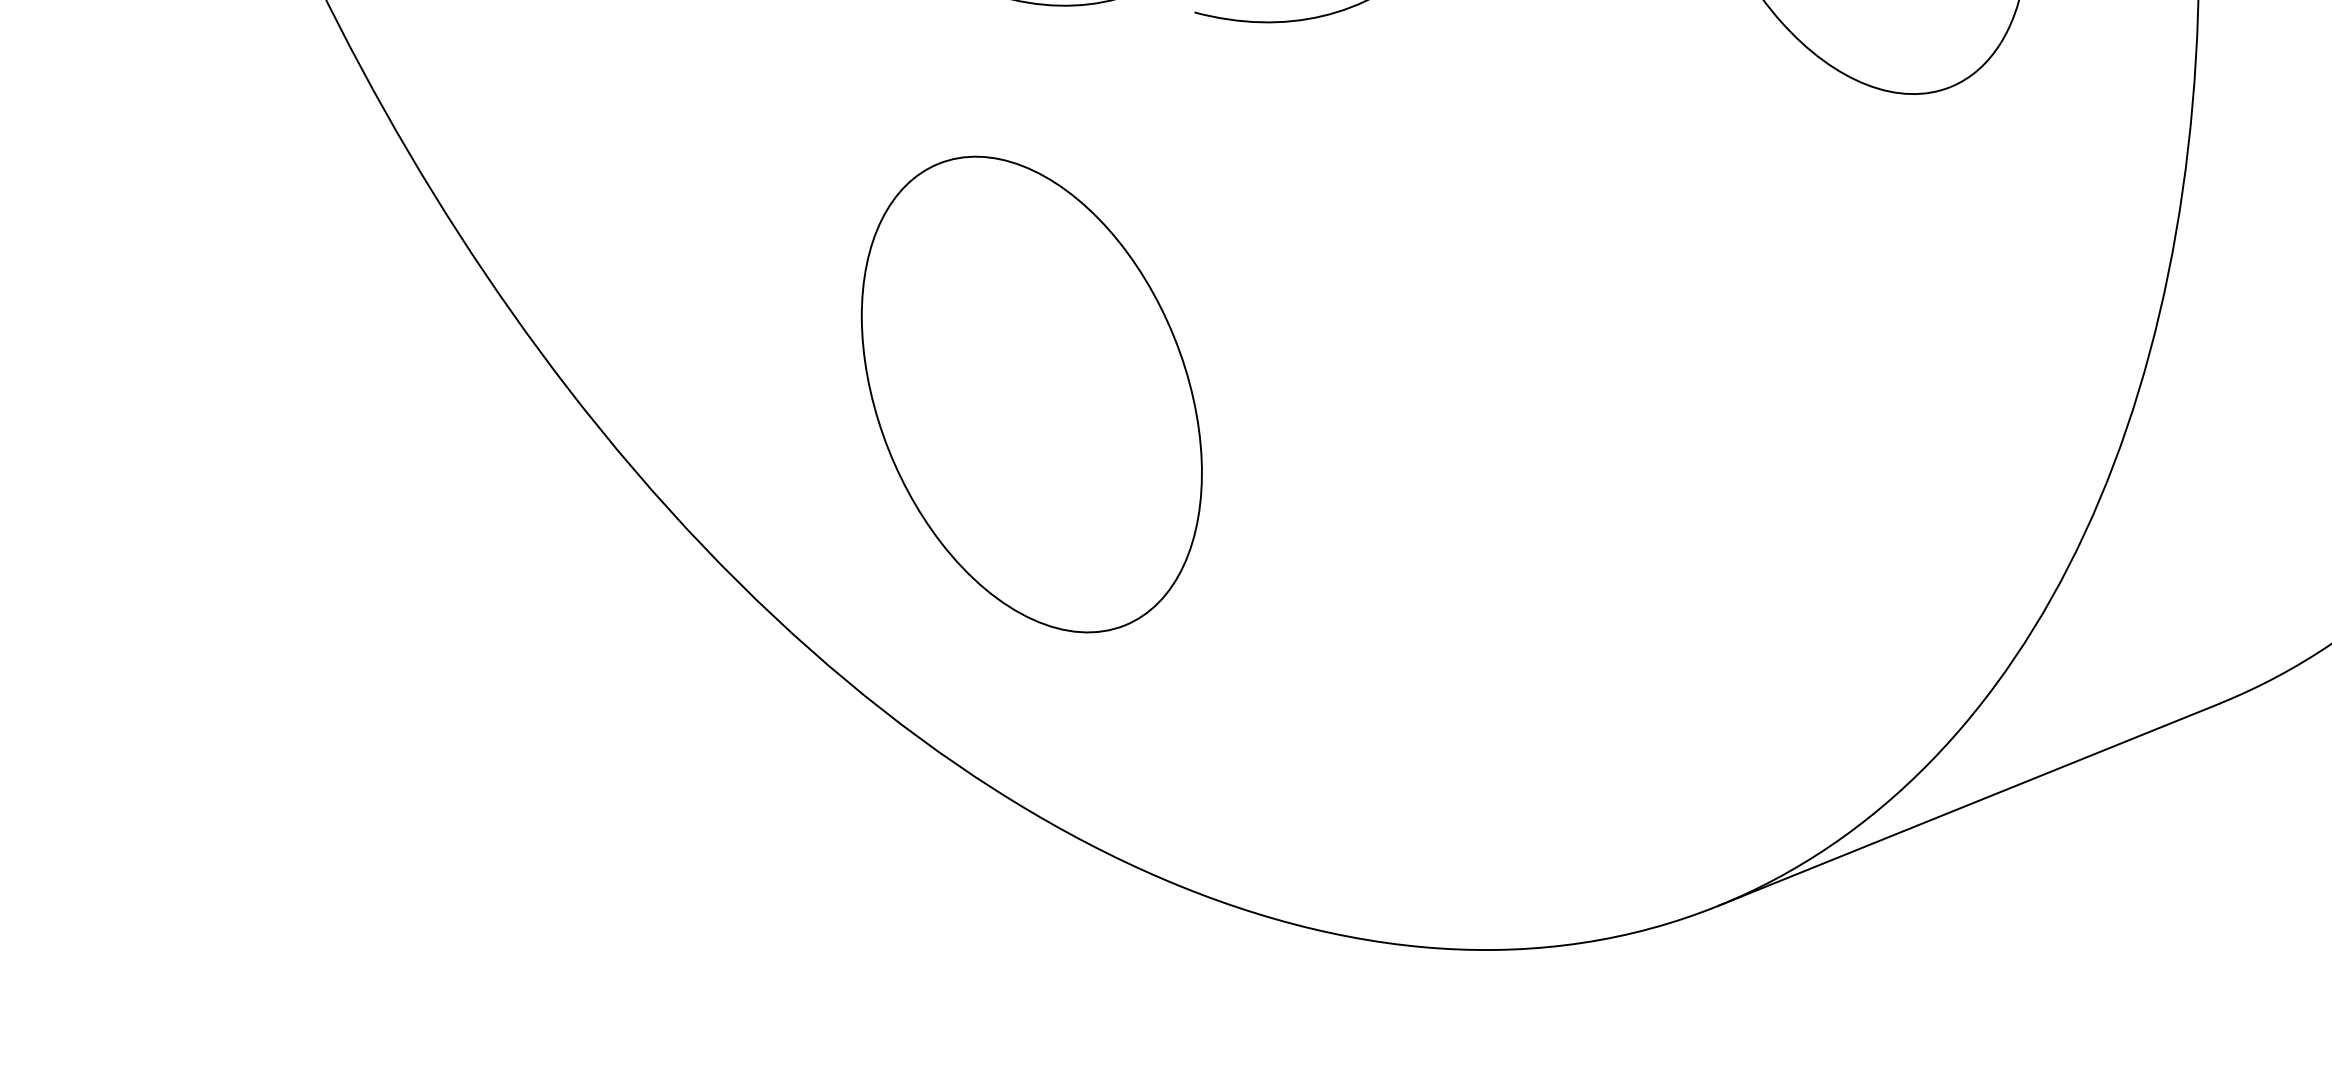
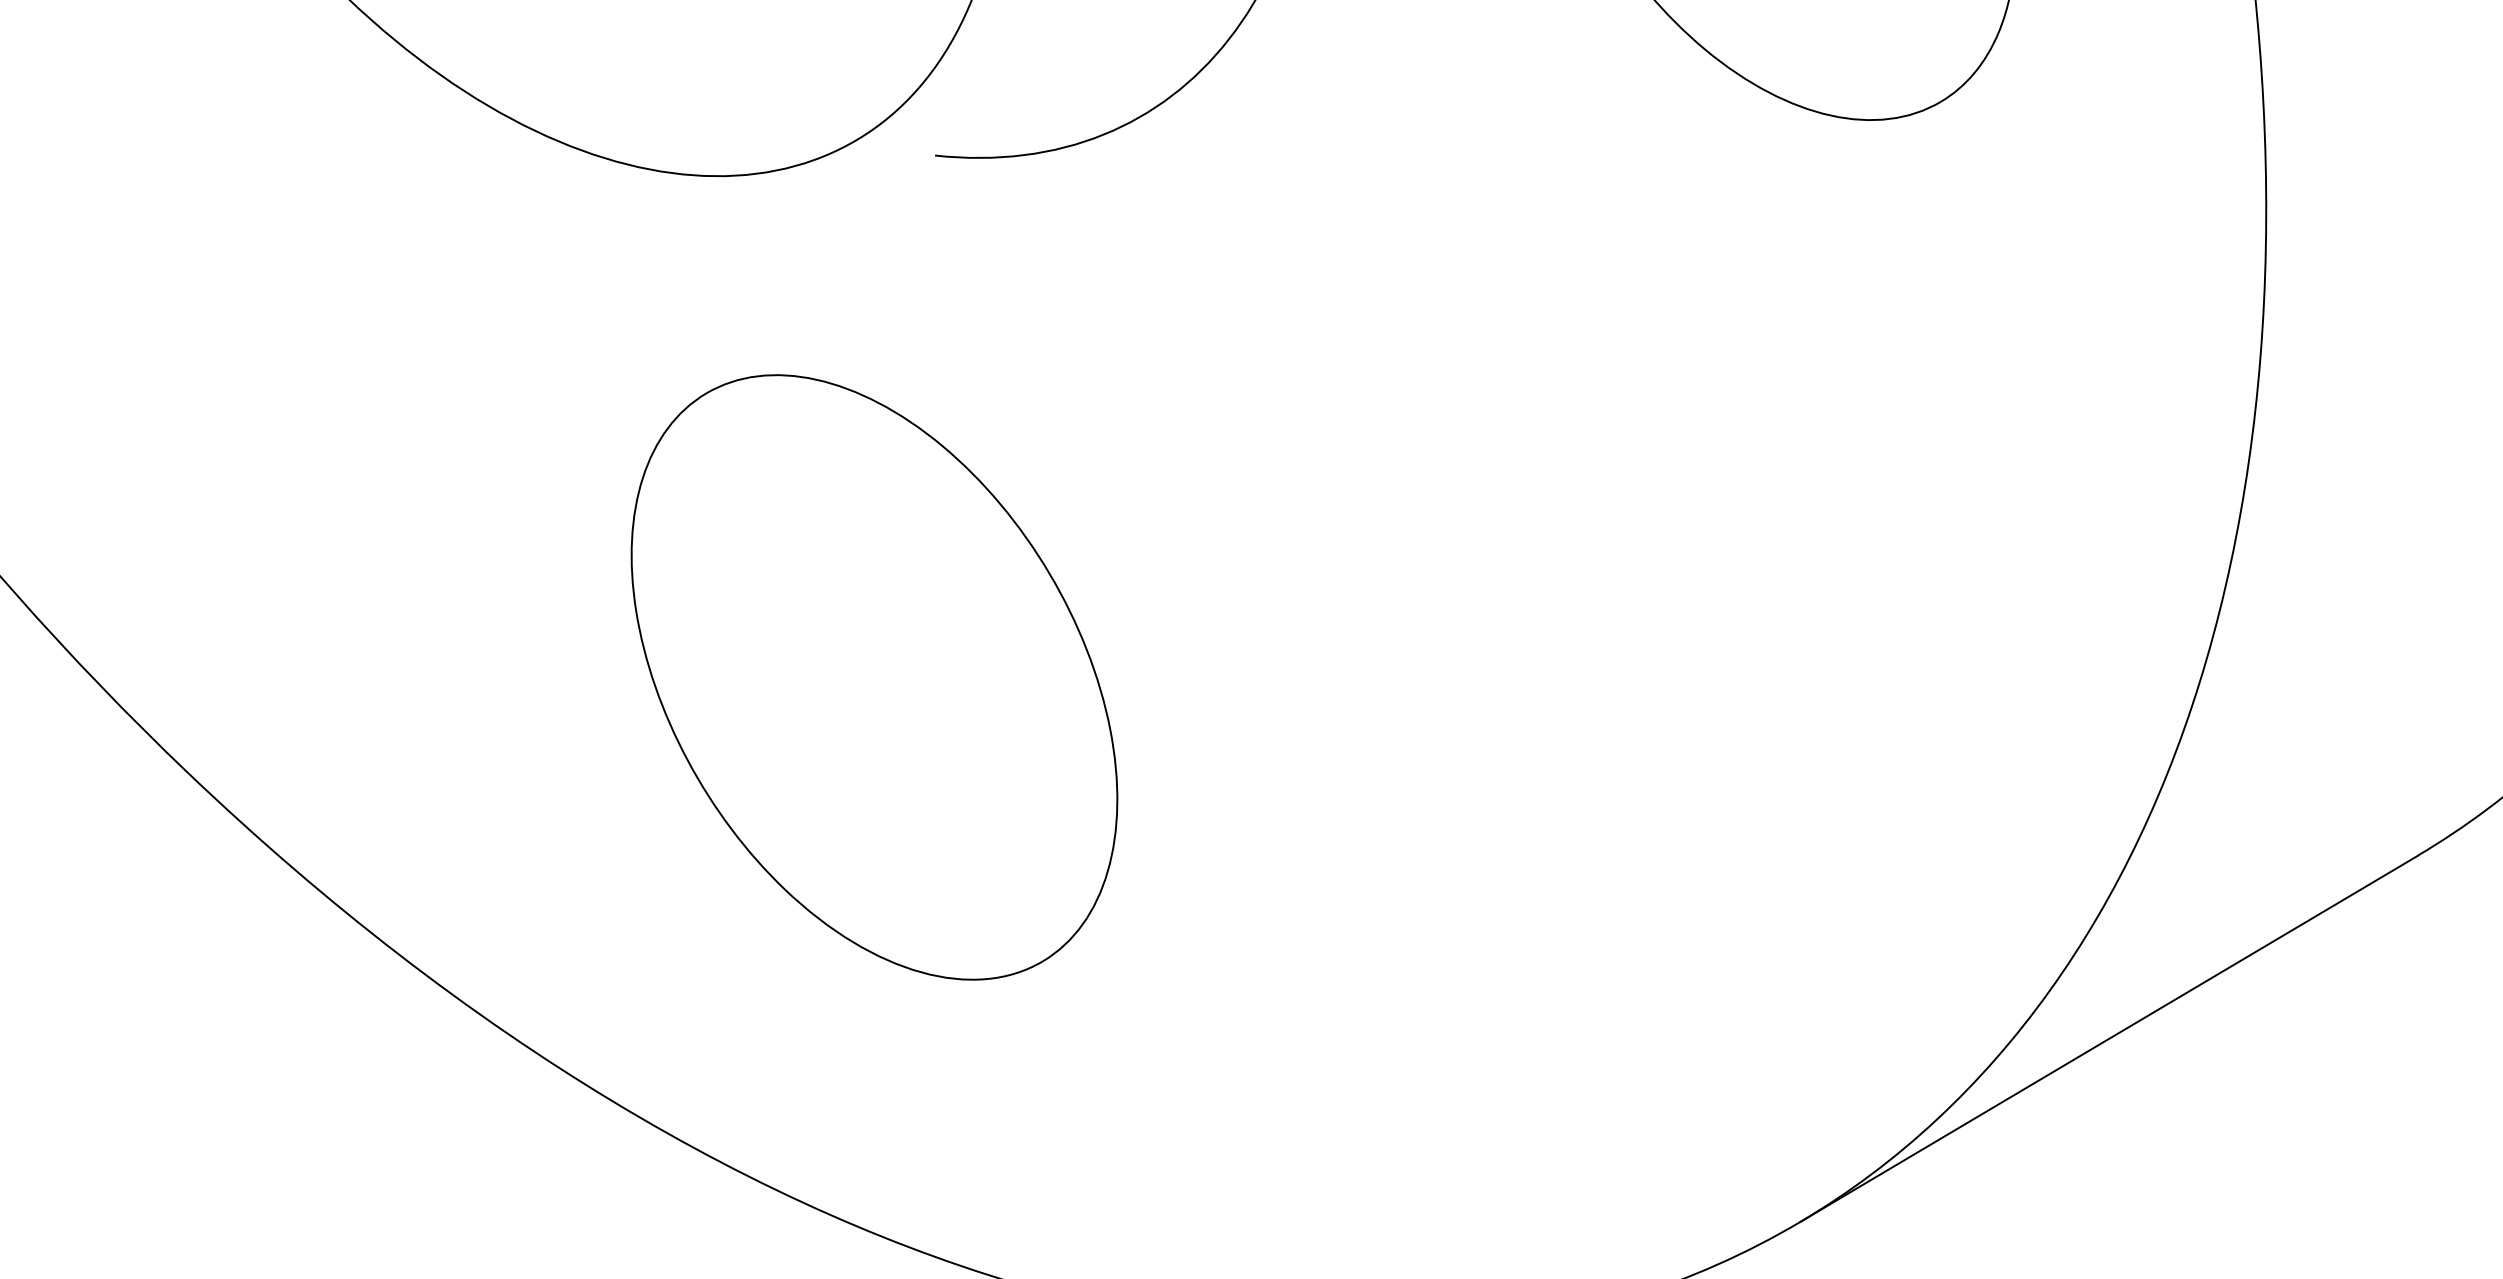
part: (1031, 394) -> (873, 677), moved

